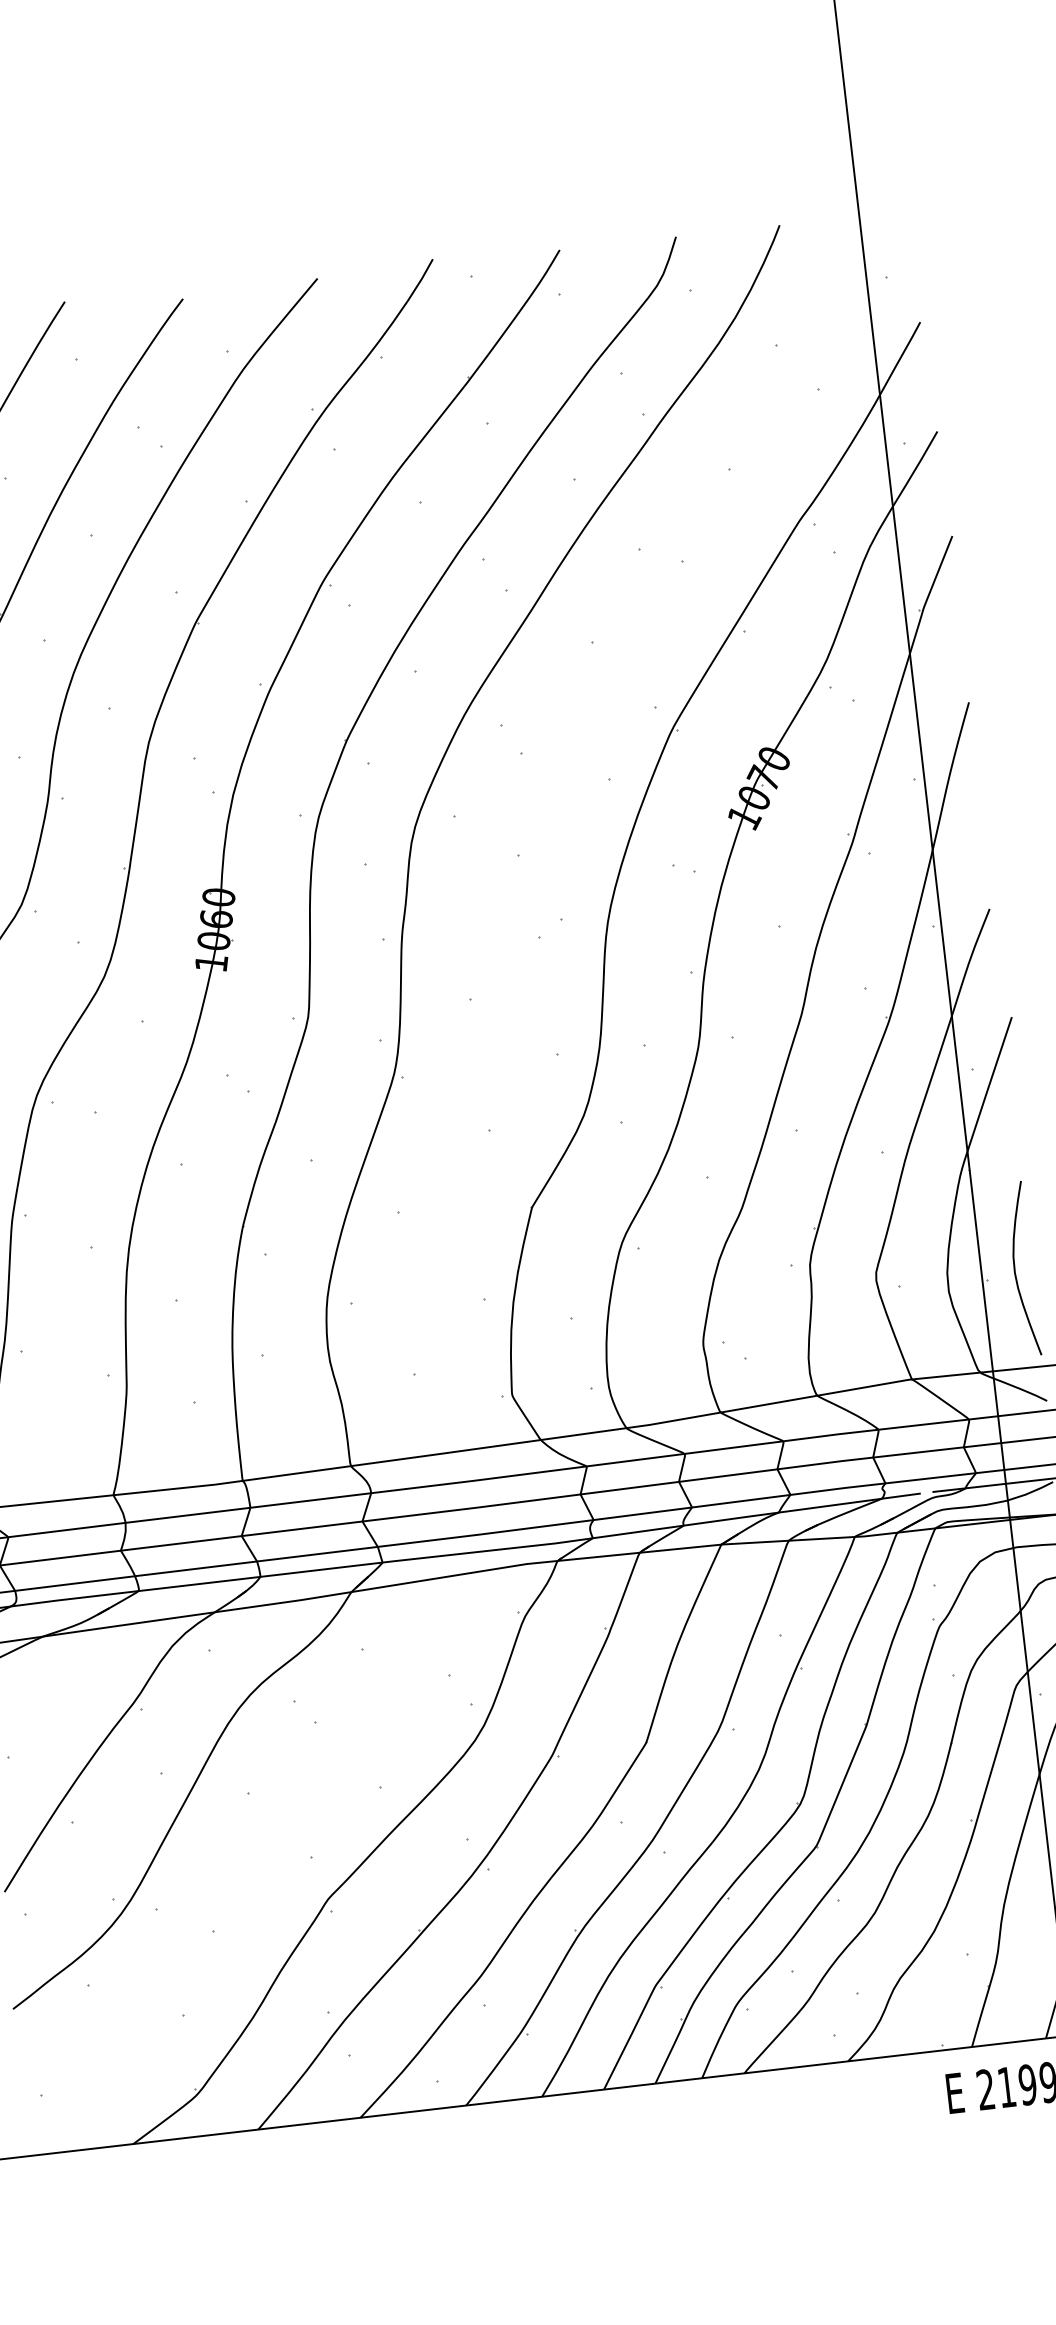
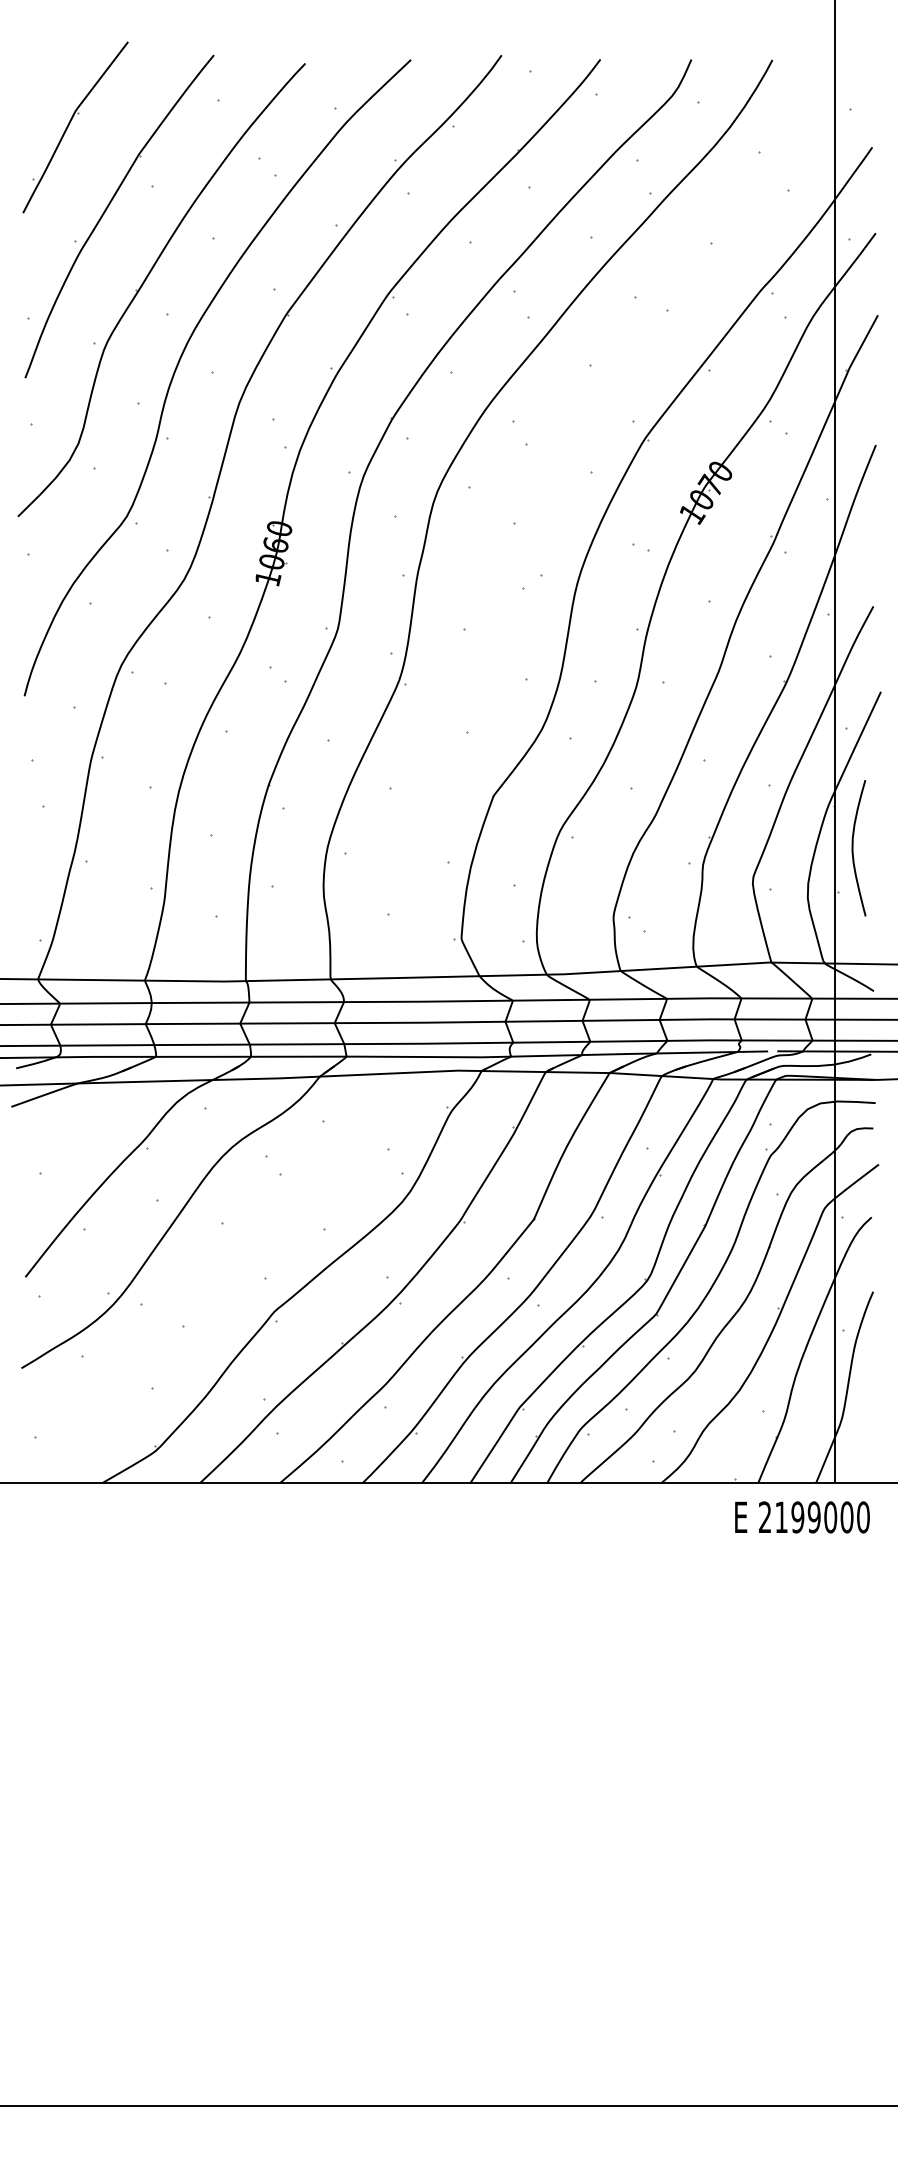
curve: (1015, 1270) -> (853, 848), moved

